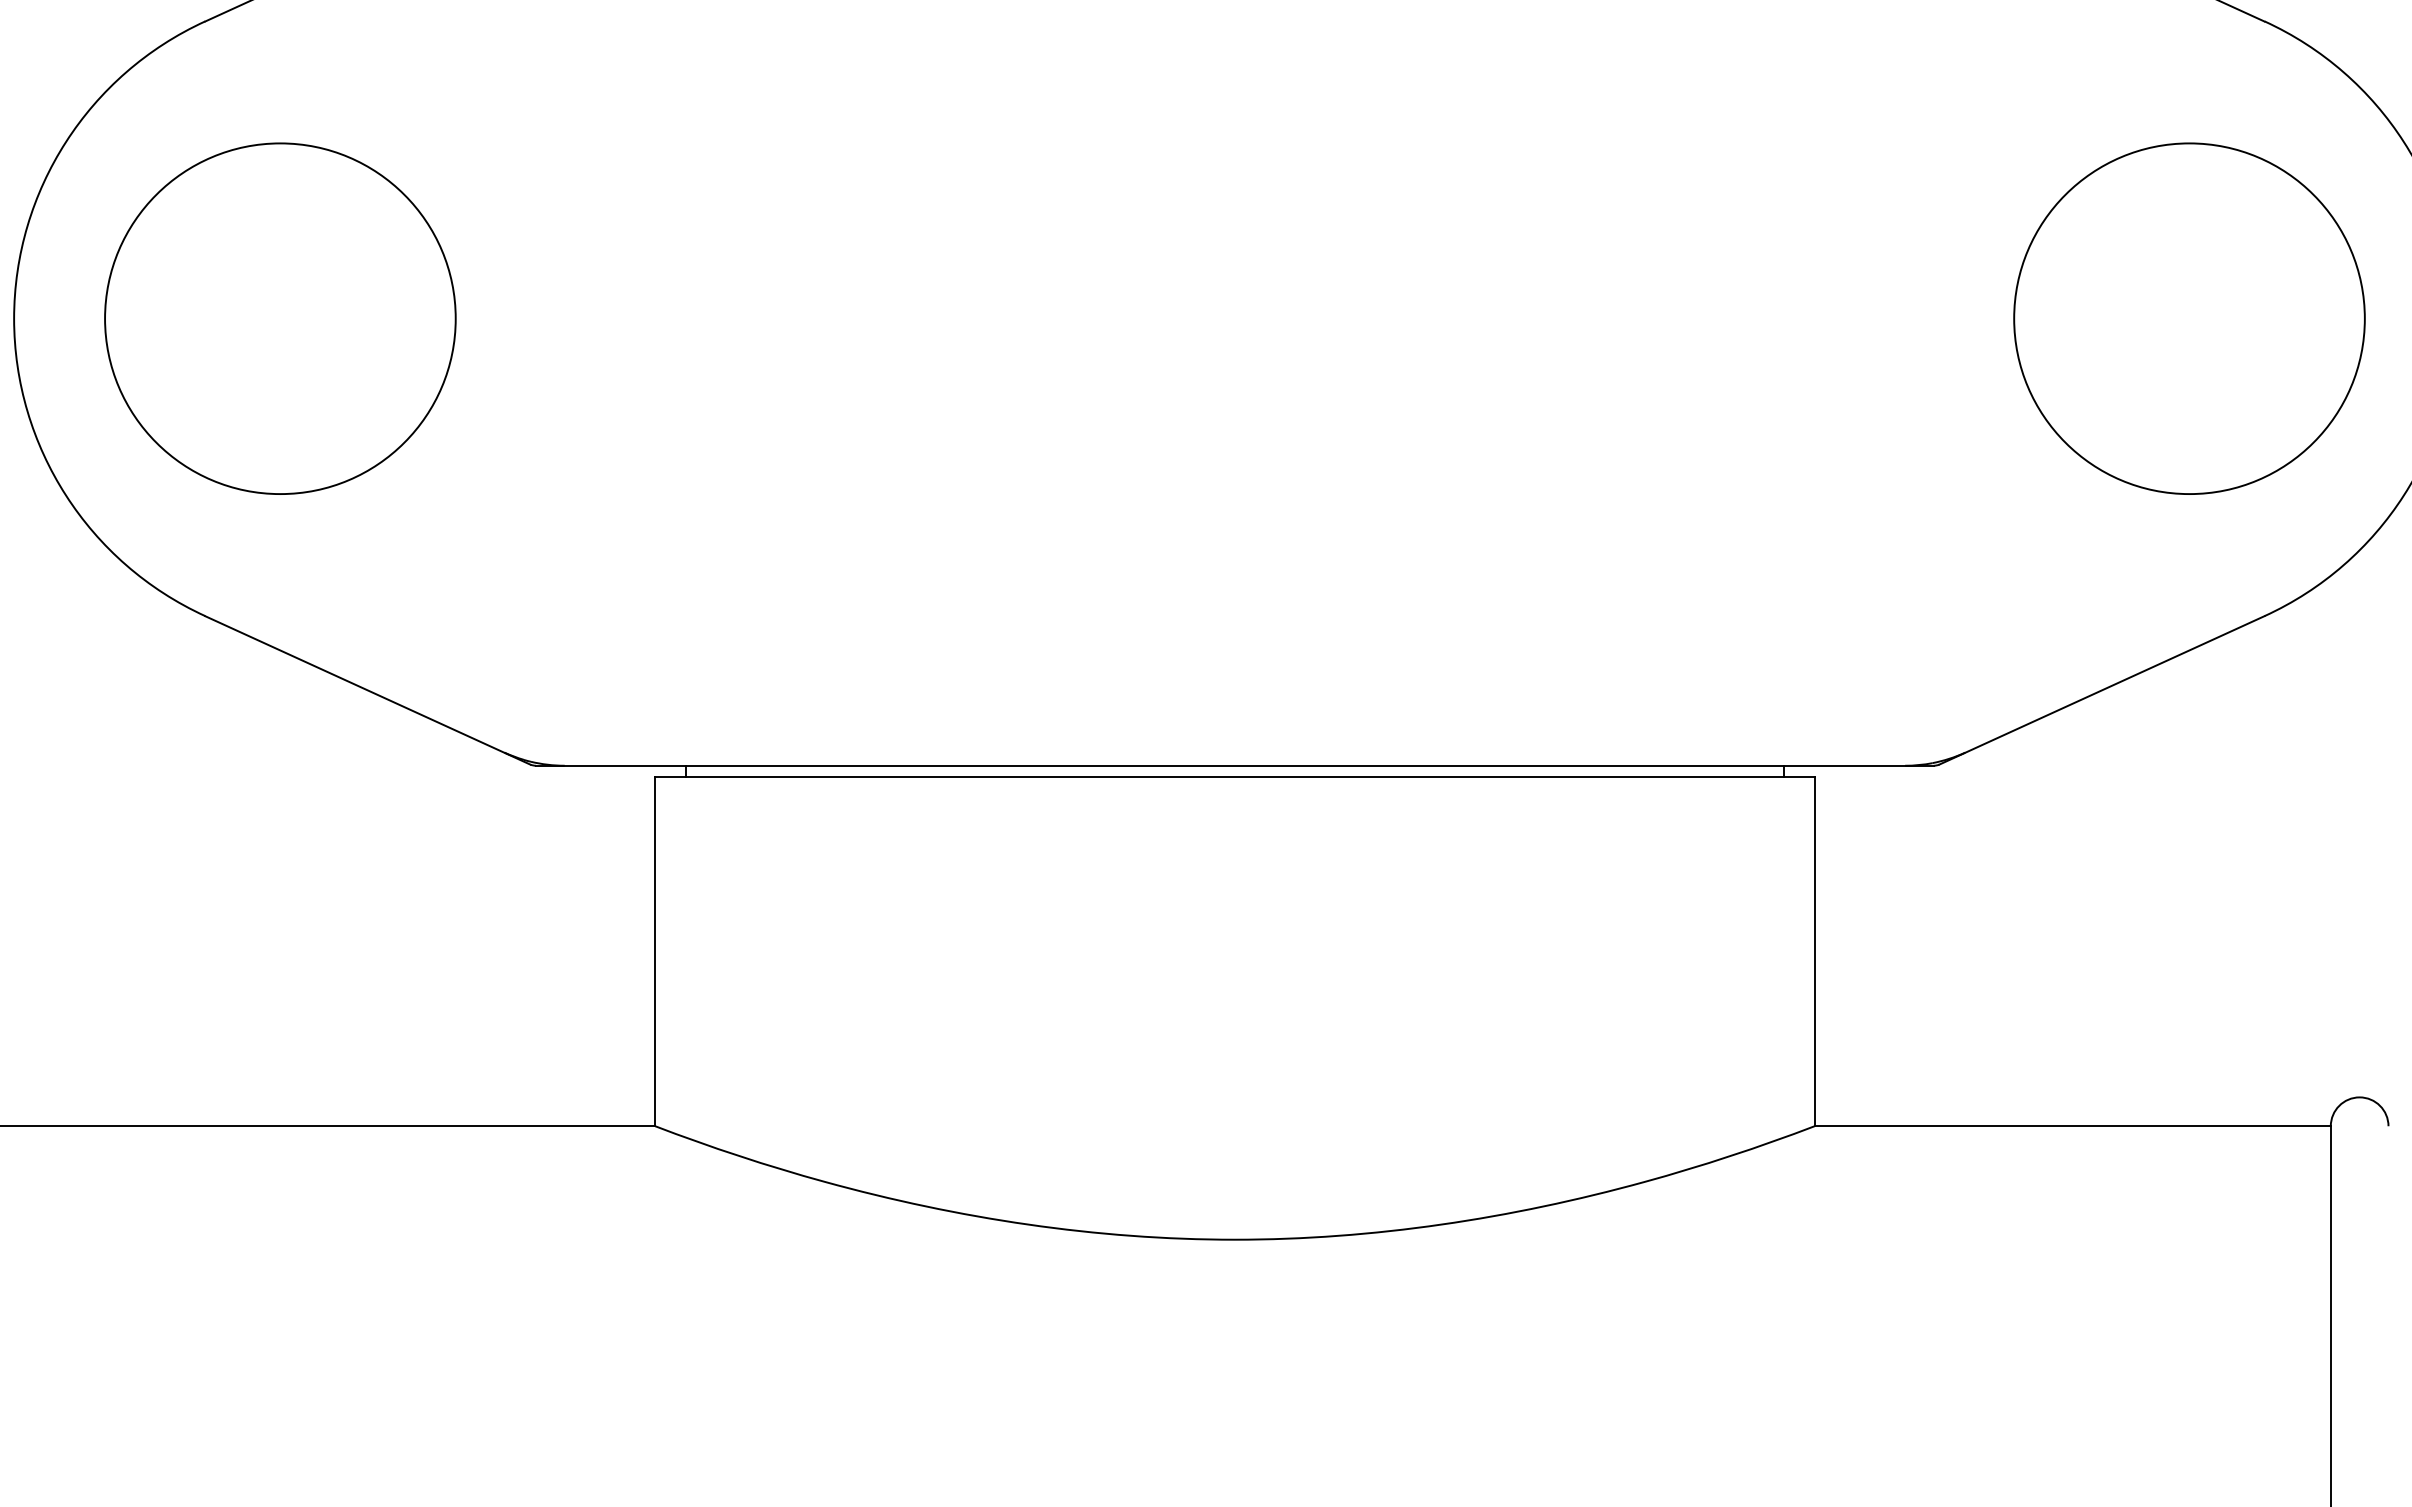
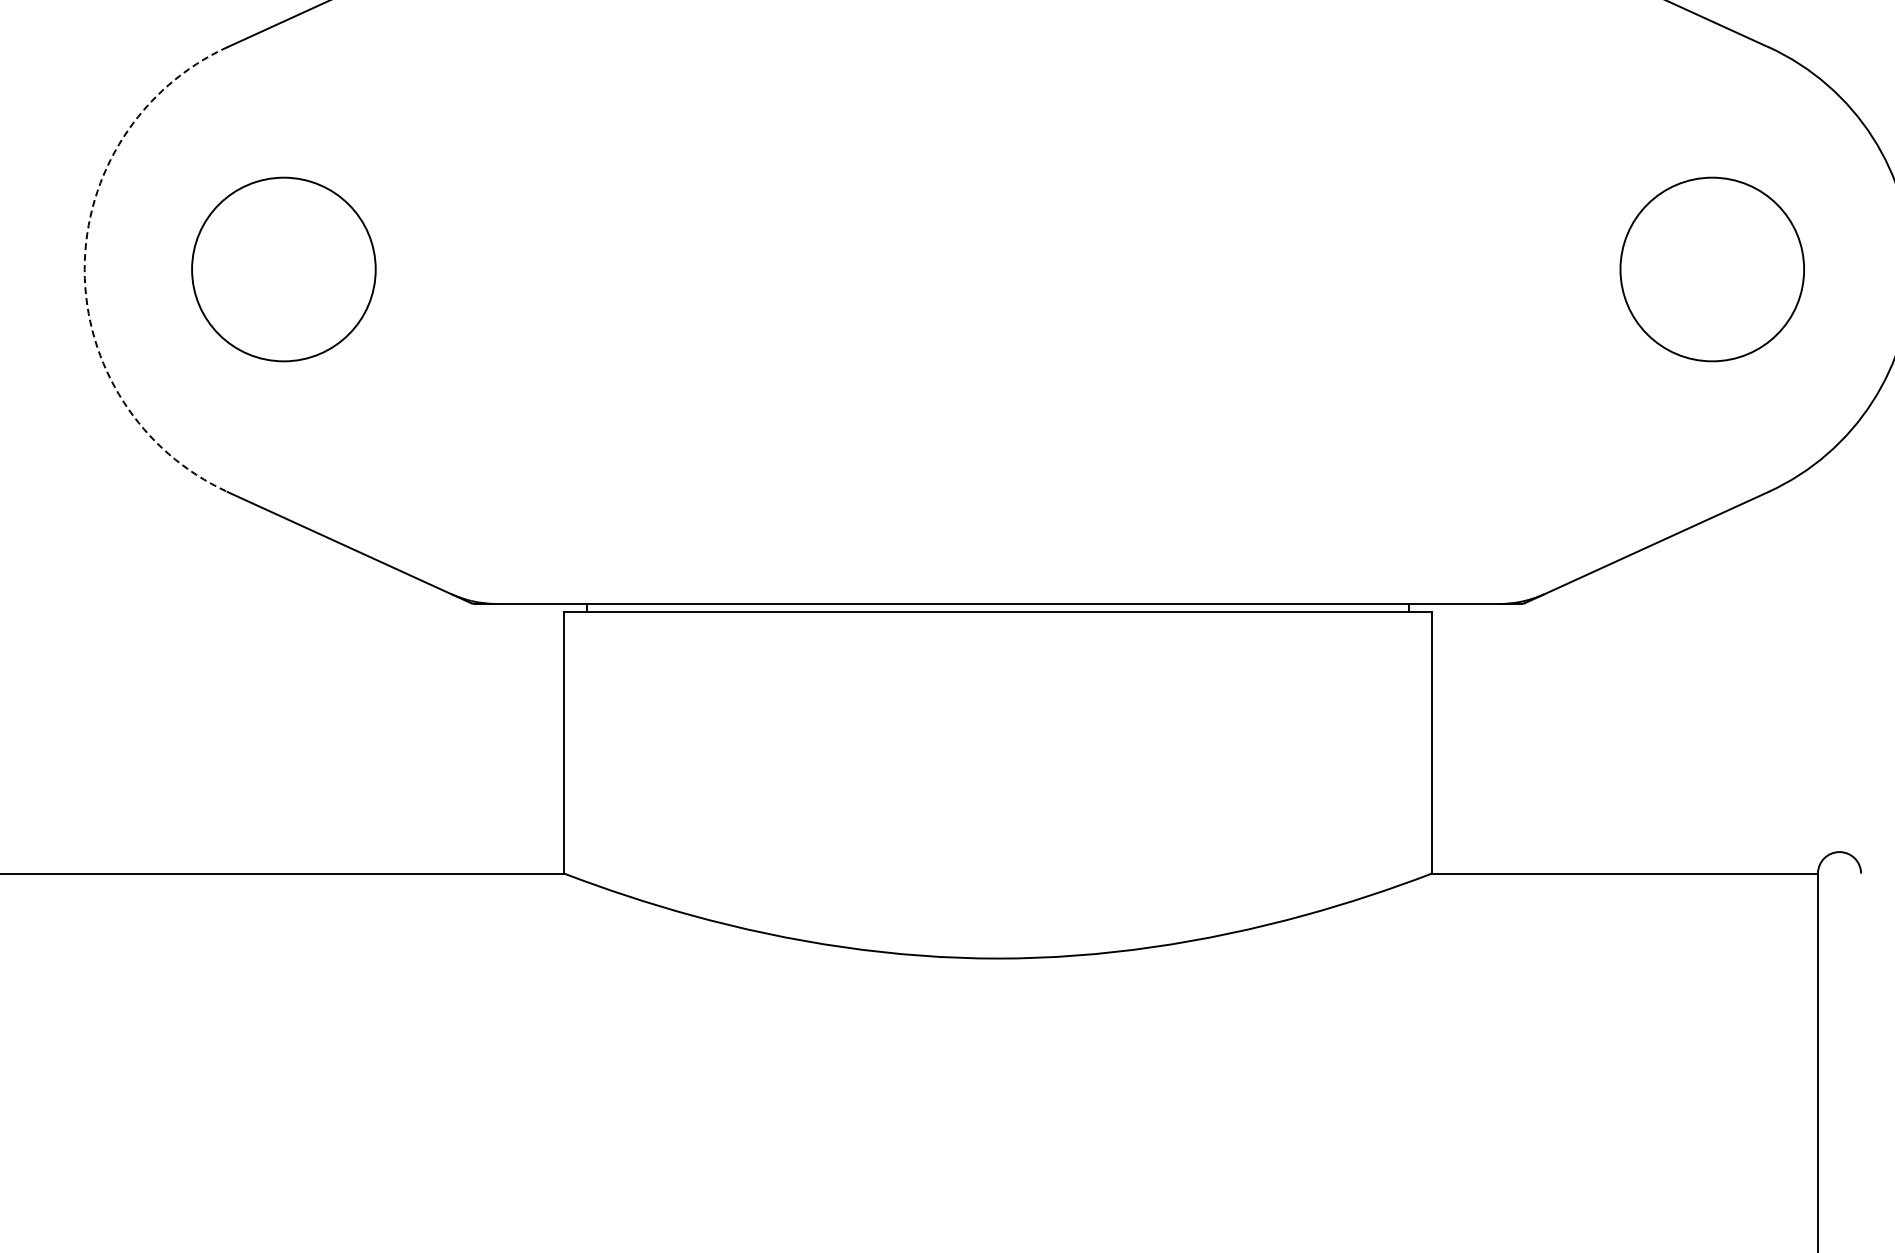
arc: (13, 318) -> (84, 269), solid -> dashed
circle: (279, 318) -> (283, 269), size x0.7
circle: (2189, 318) -> (1712, 269), size x0.7

